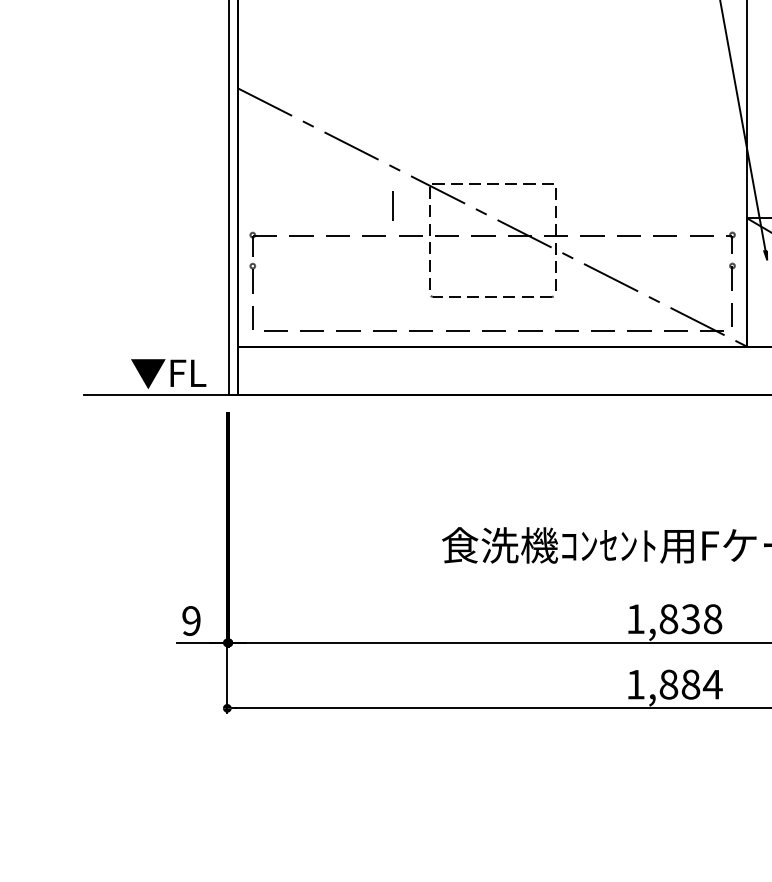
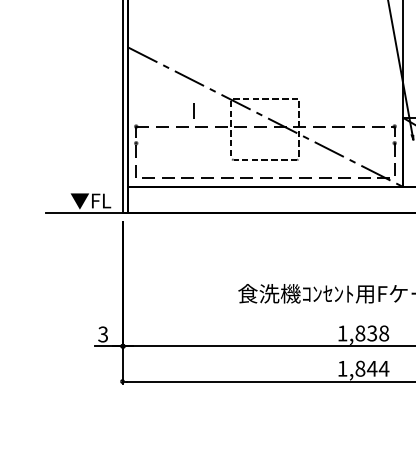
line: (392, 205) -> (193, 110), moved
text: (190, 621) -> (102, 334), 9 -> 3
text: (689, 684) -> (371, 368), 1,884 -> 1,844

